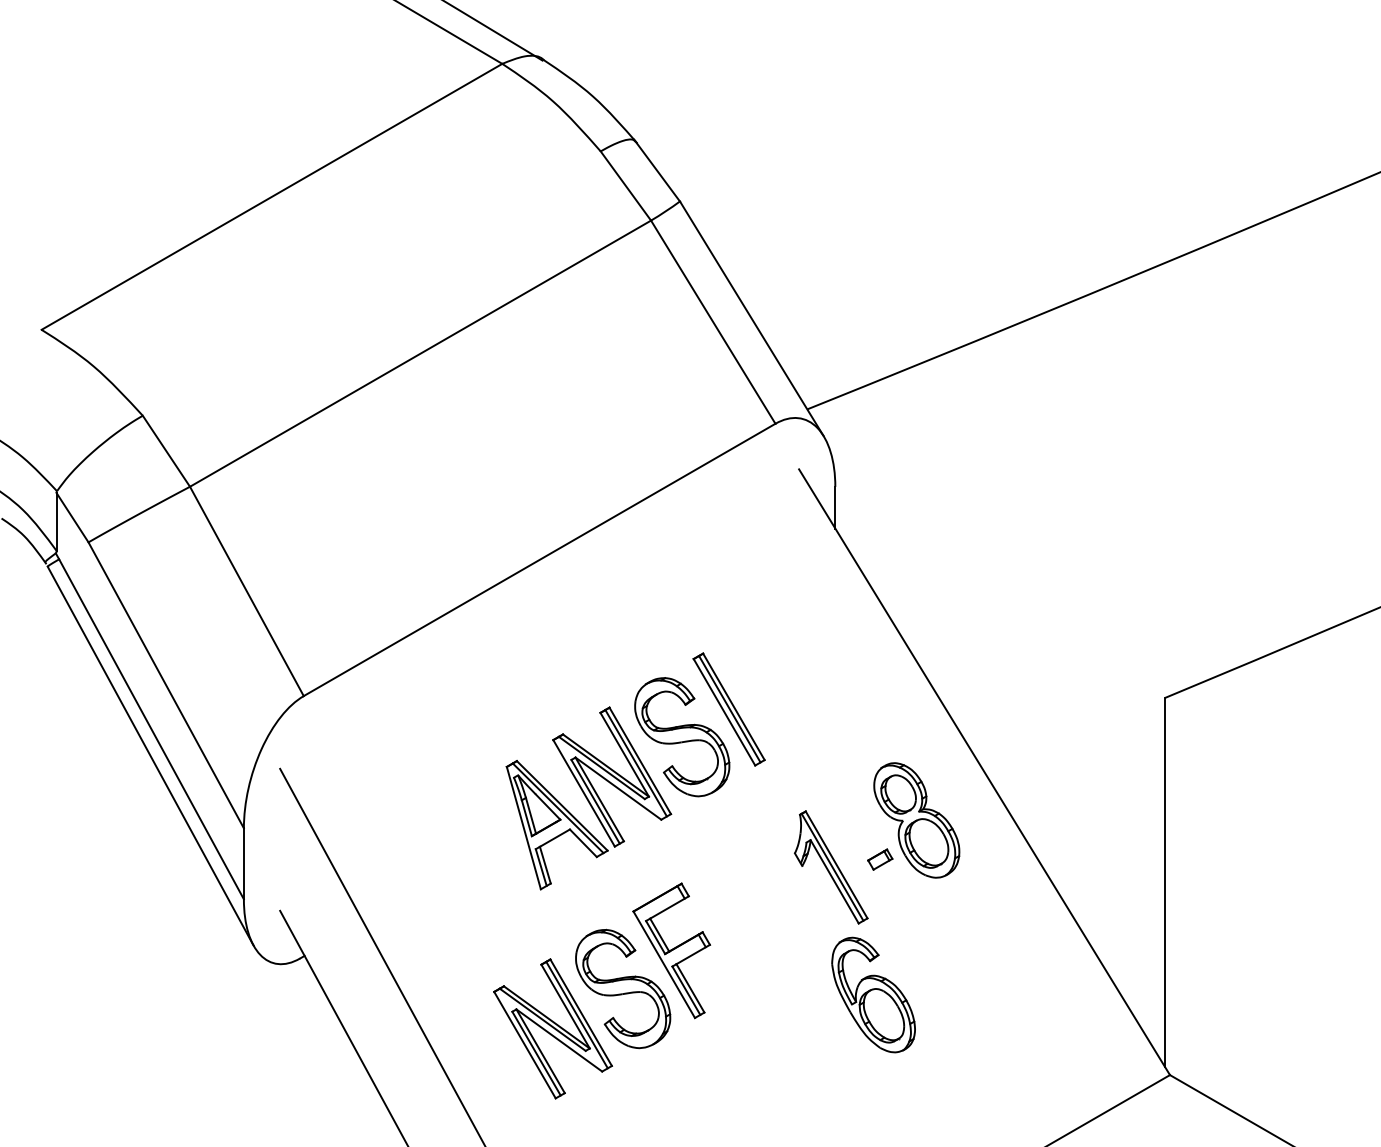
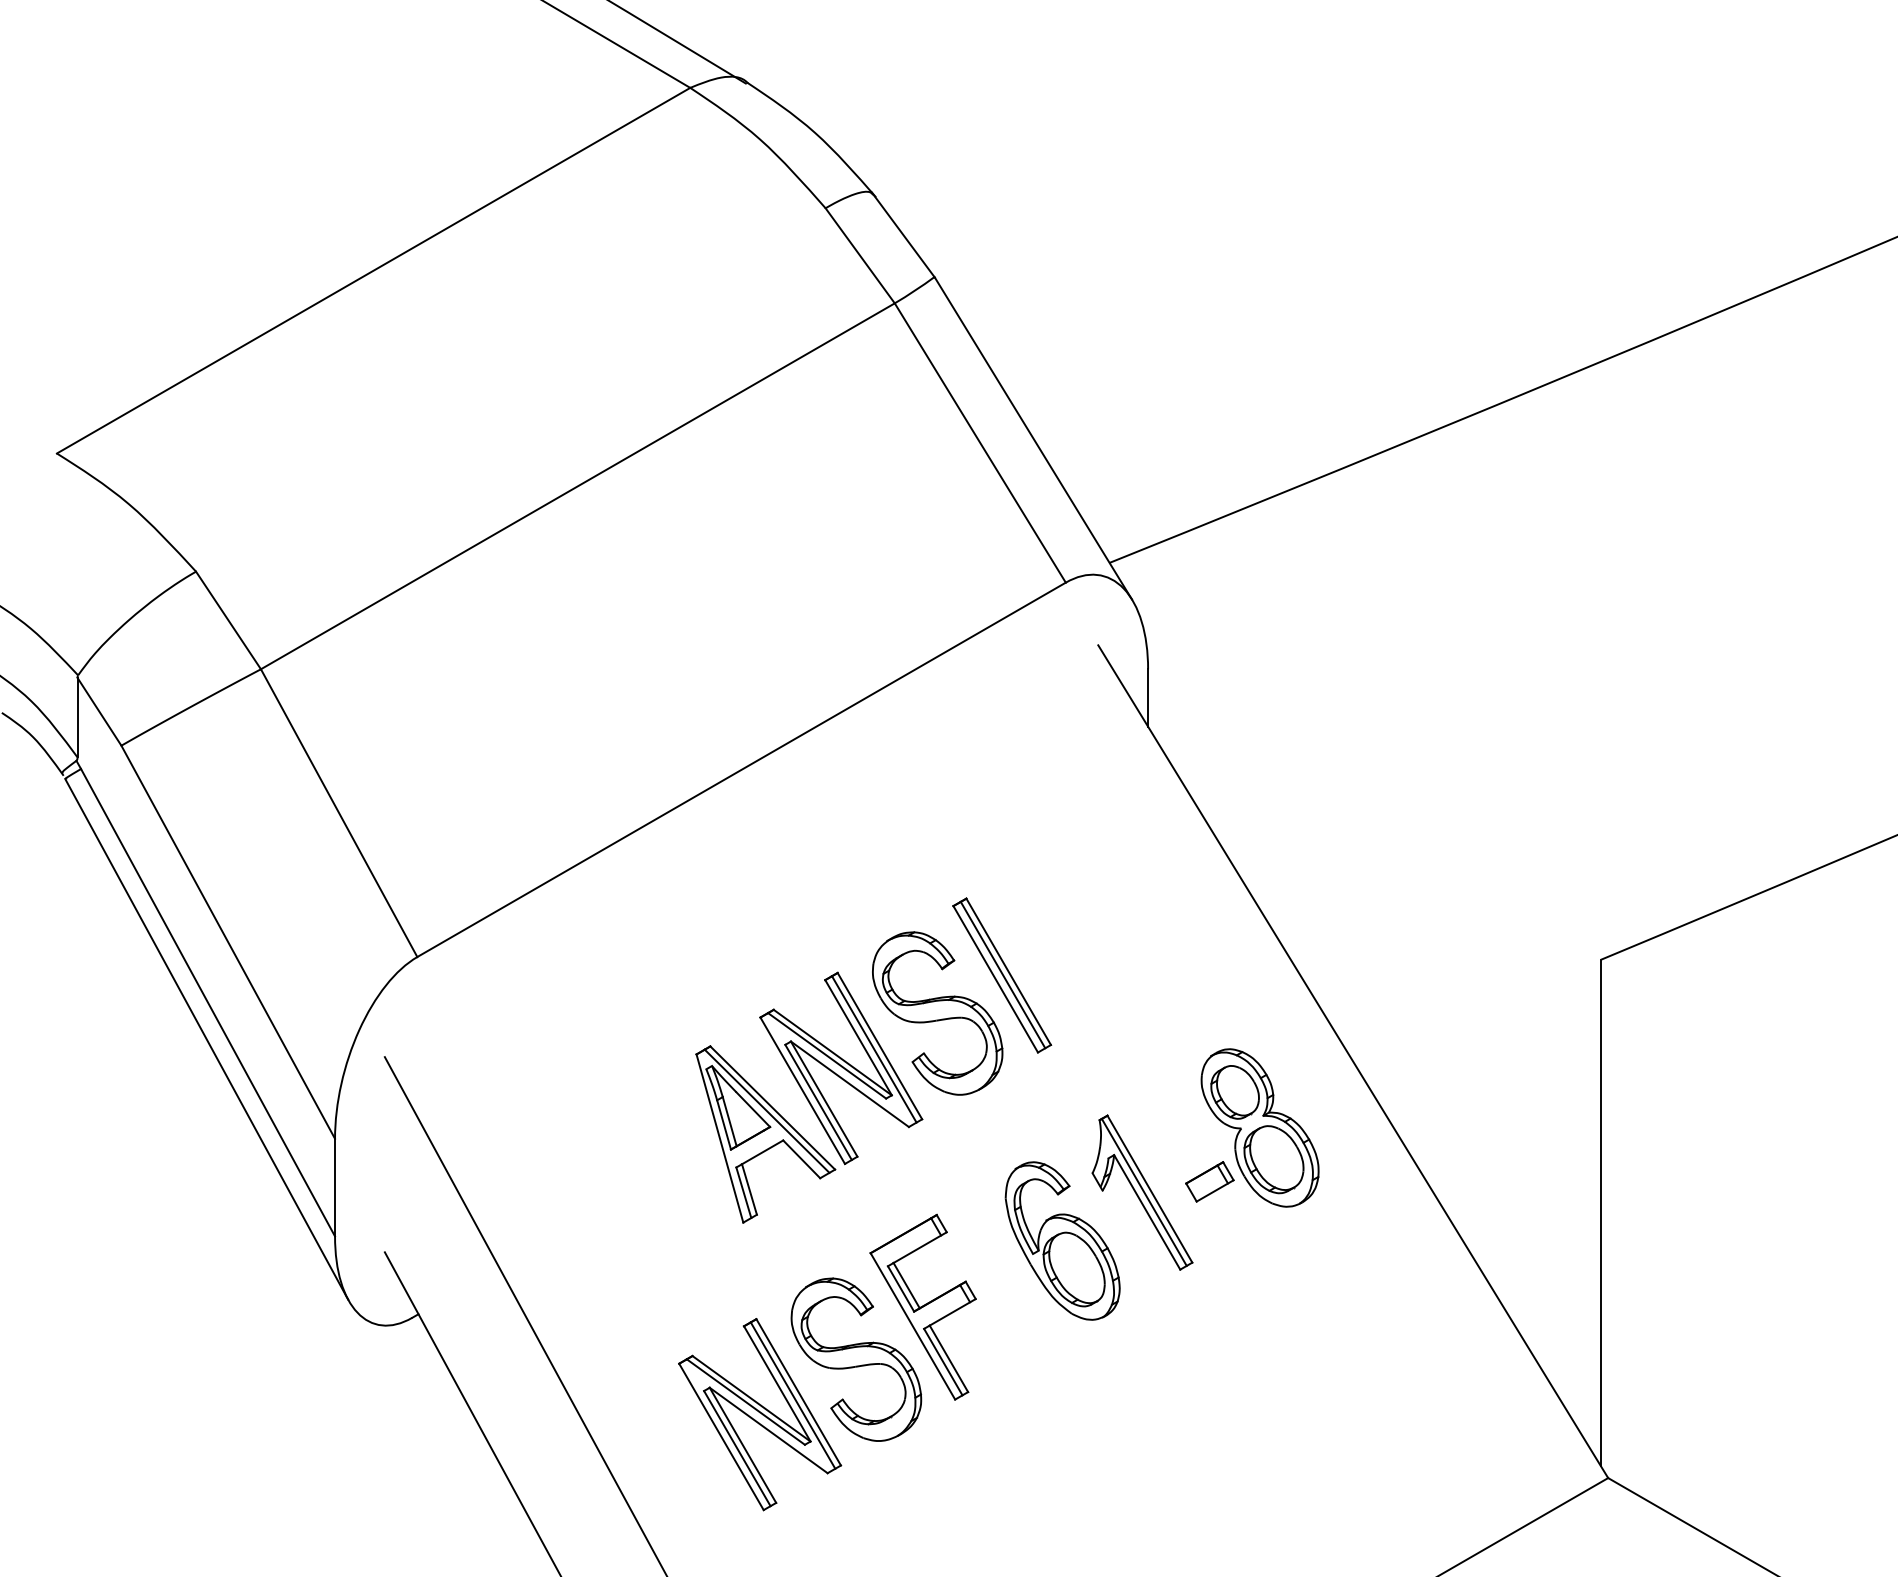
part: (879, 859) -> (1209, 1181), size x1.43
part: (873, 994) -> (1062, 1240), moved

